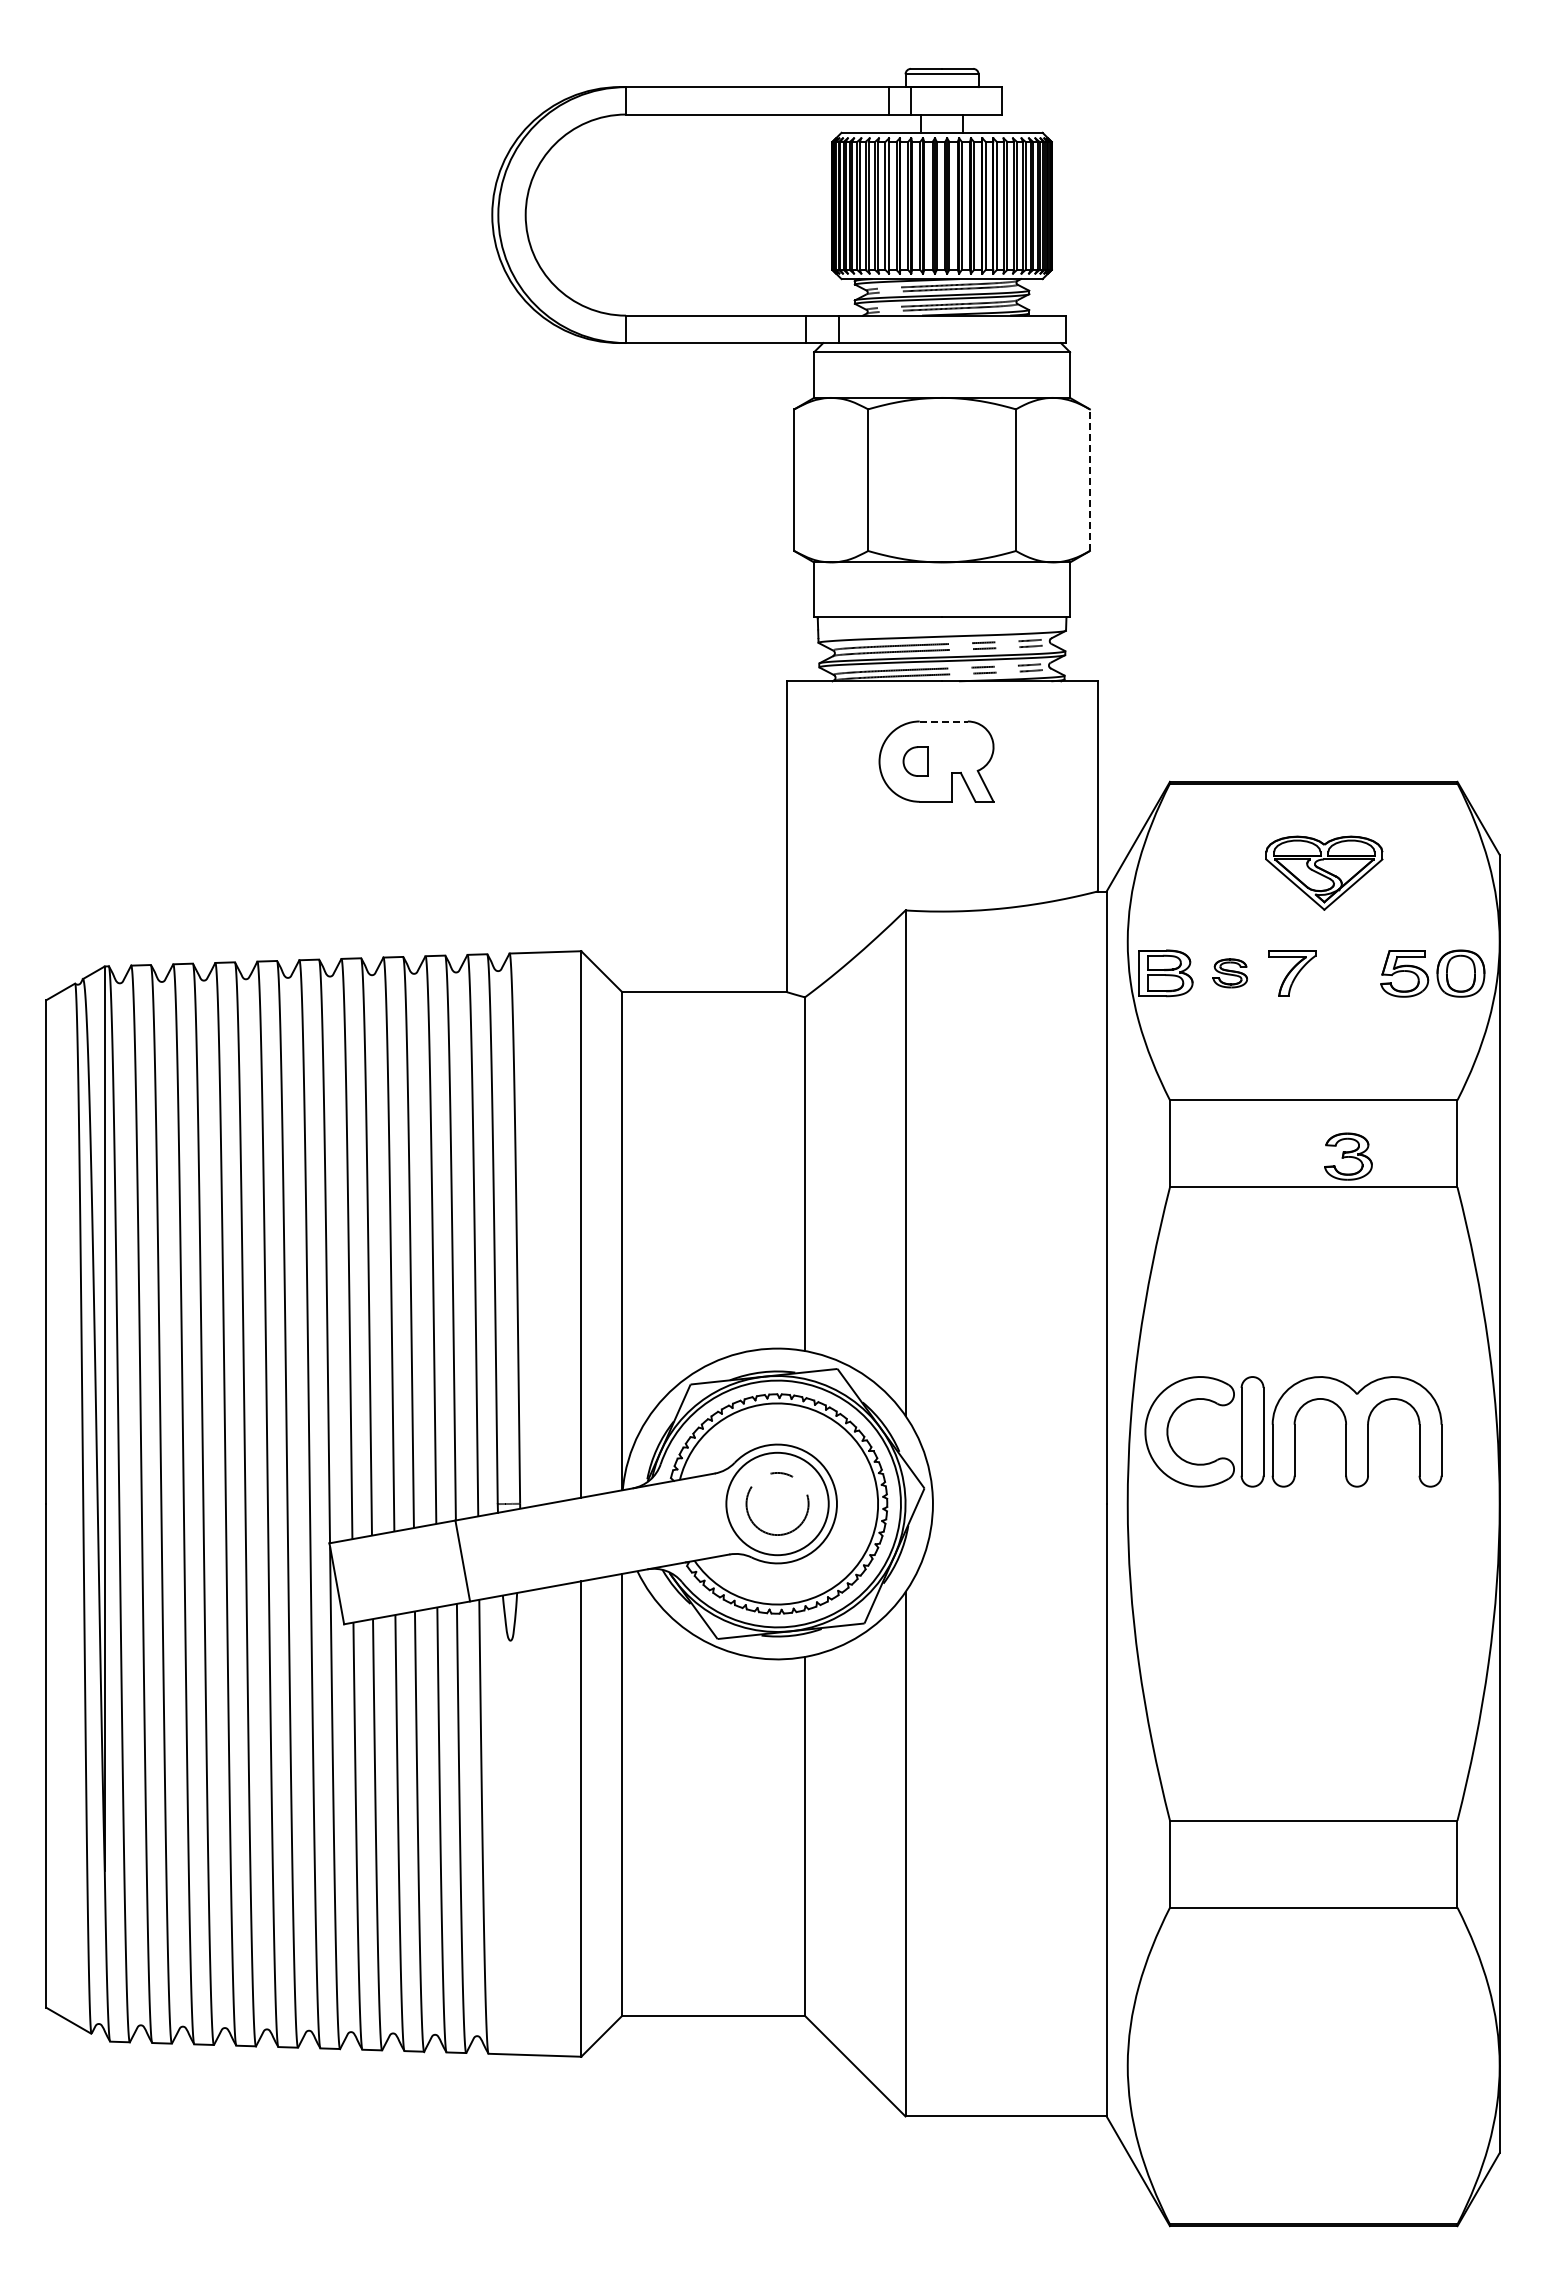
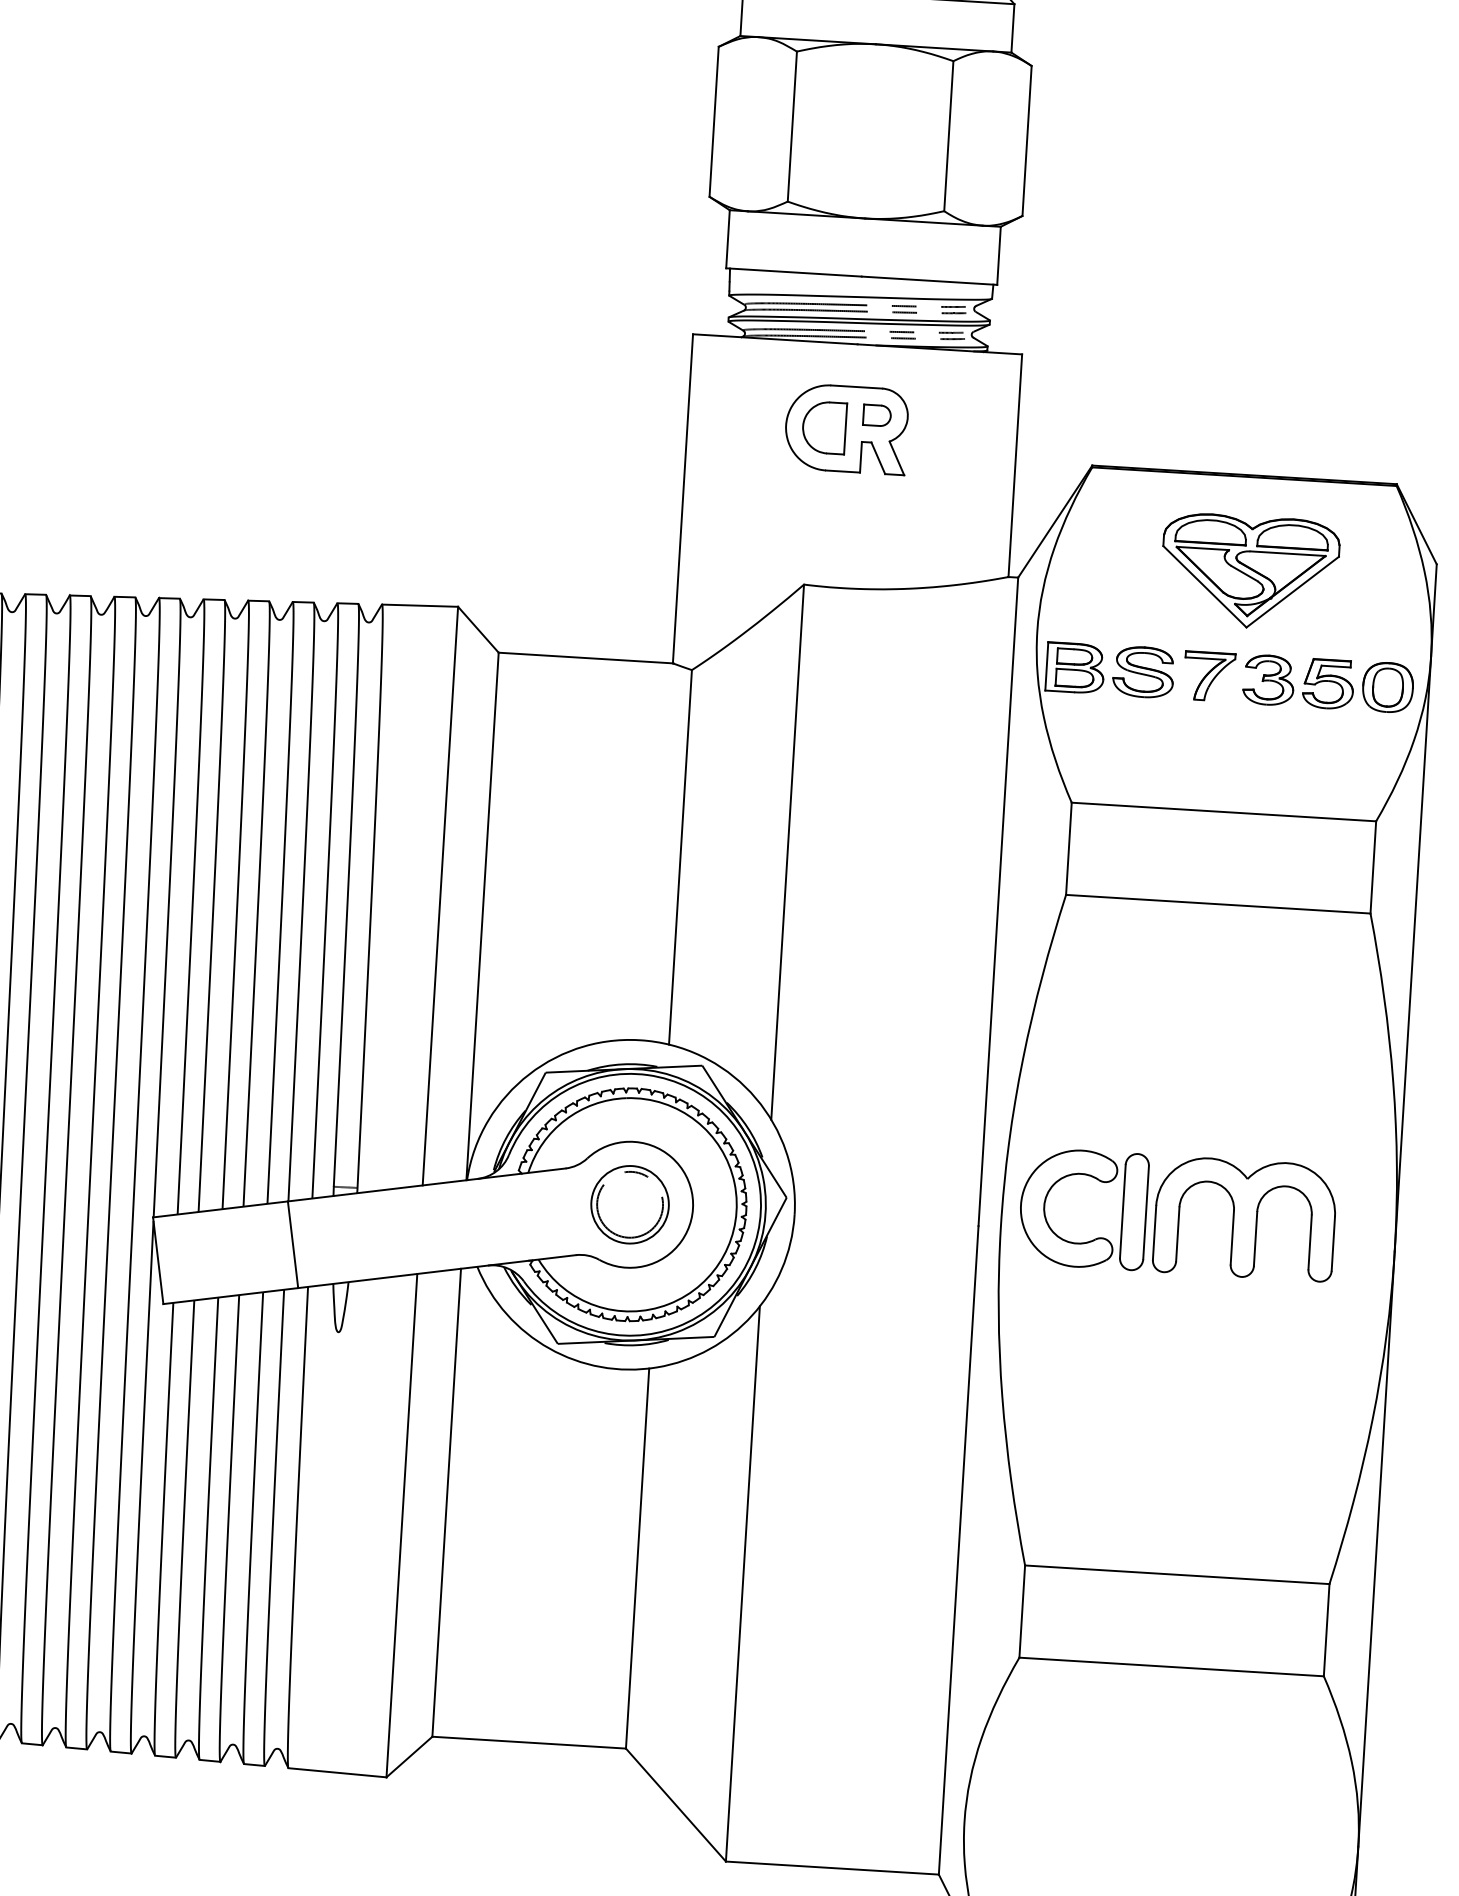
line: (1089, 480) -> (1026, 141), dashed -> solid
line: (944, 721) -> (857, 387), dashed -> solid
part: (964, 746) -> (877, 414), added
part: (915, 761) -> (824, 427), size x1.67
part: (1324, 873) -> (1250, 572), size x1.43
part: (1230, 973) -> (1144, 672), size x1.67
part: (1348, 1156) -> (1268, 680), moved
part: (1293, 1431) -> (1177, 1214), moved
circle: (777, 1503) -> (630, 1204), size x0.71

